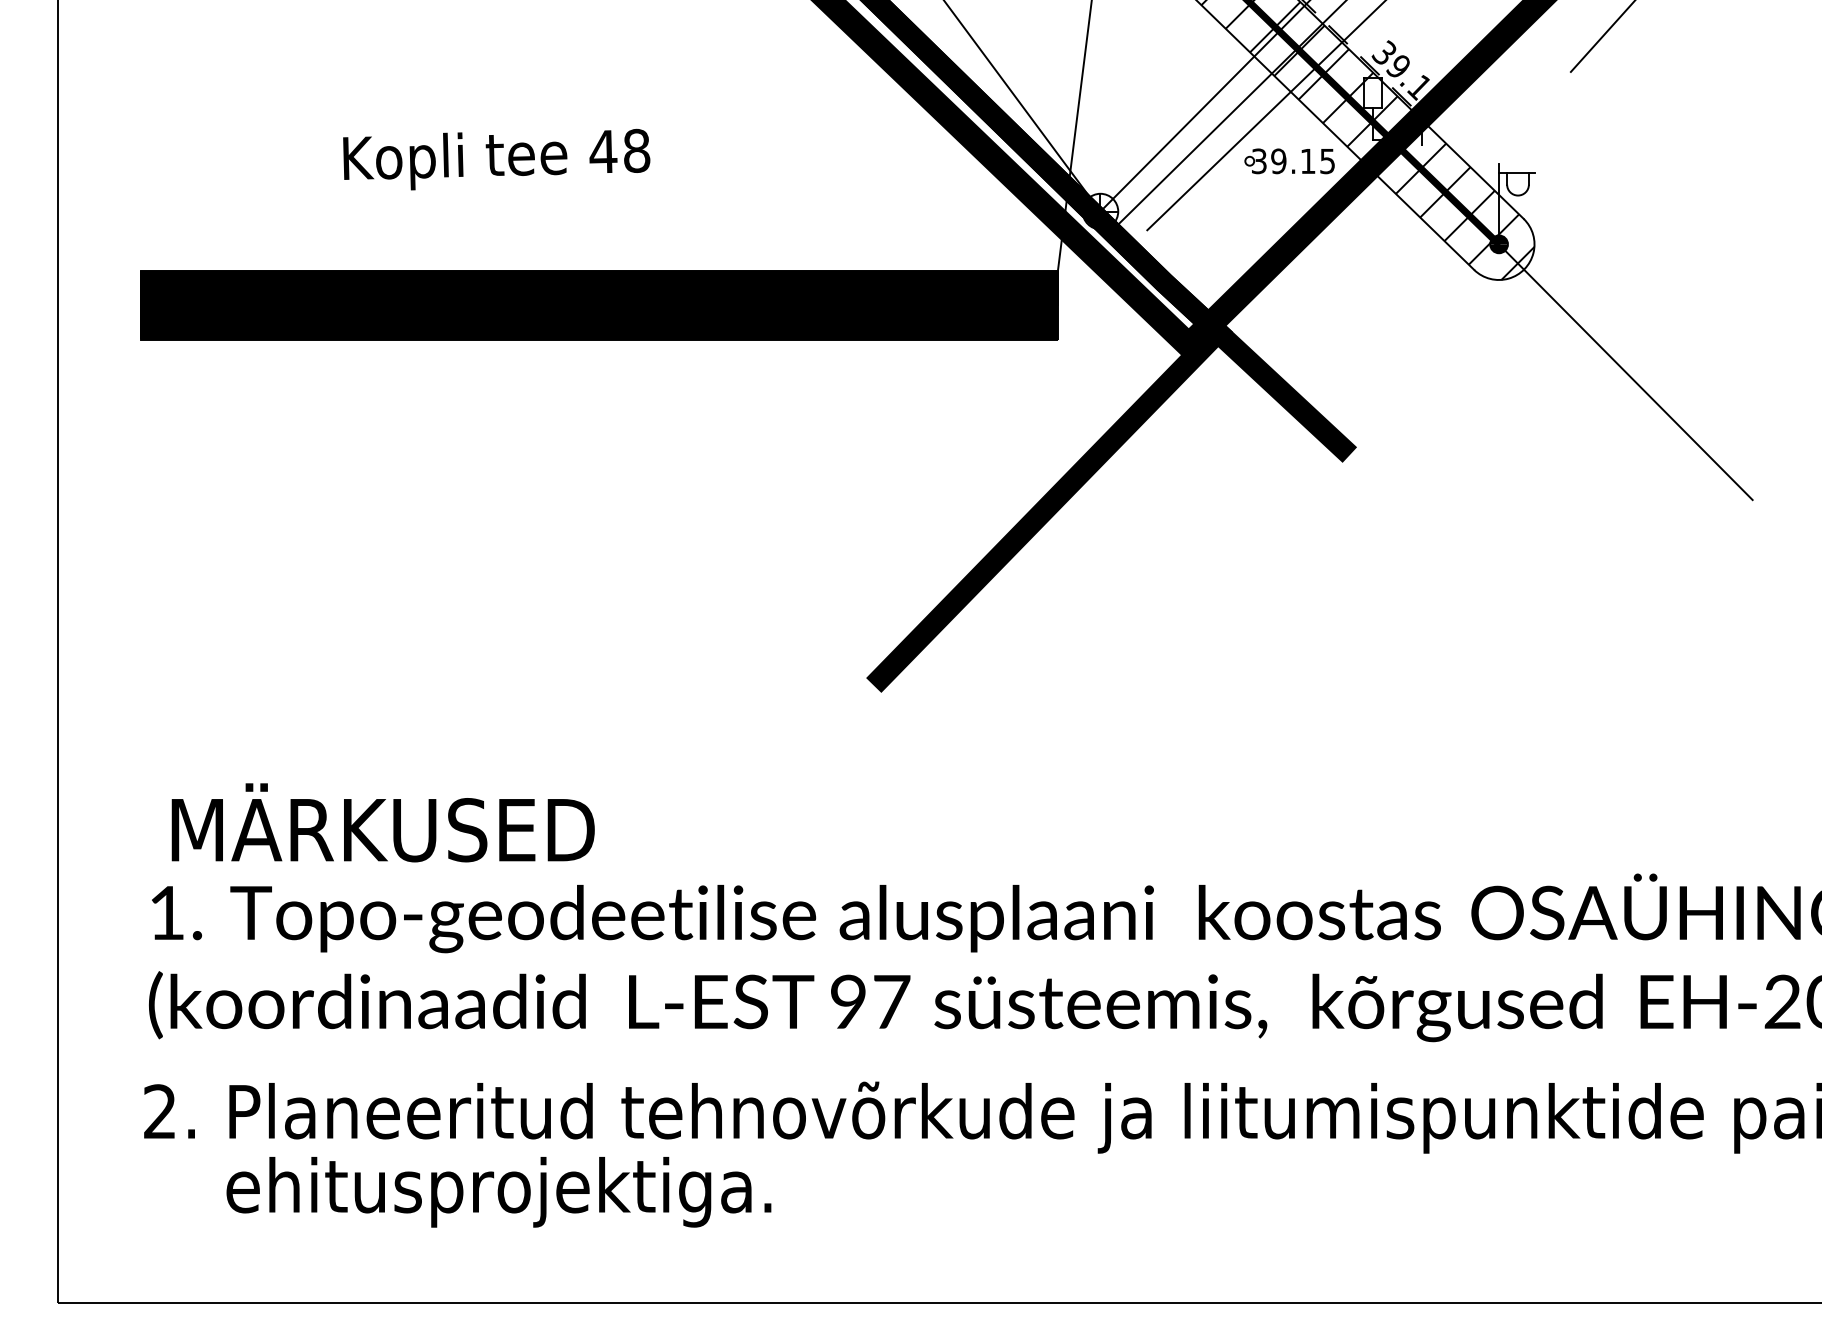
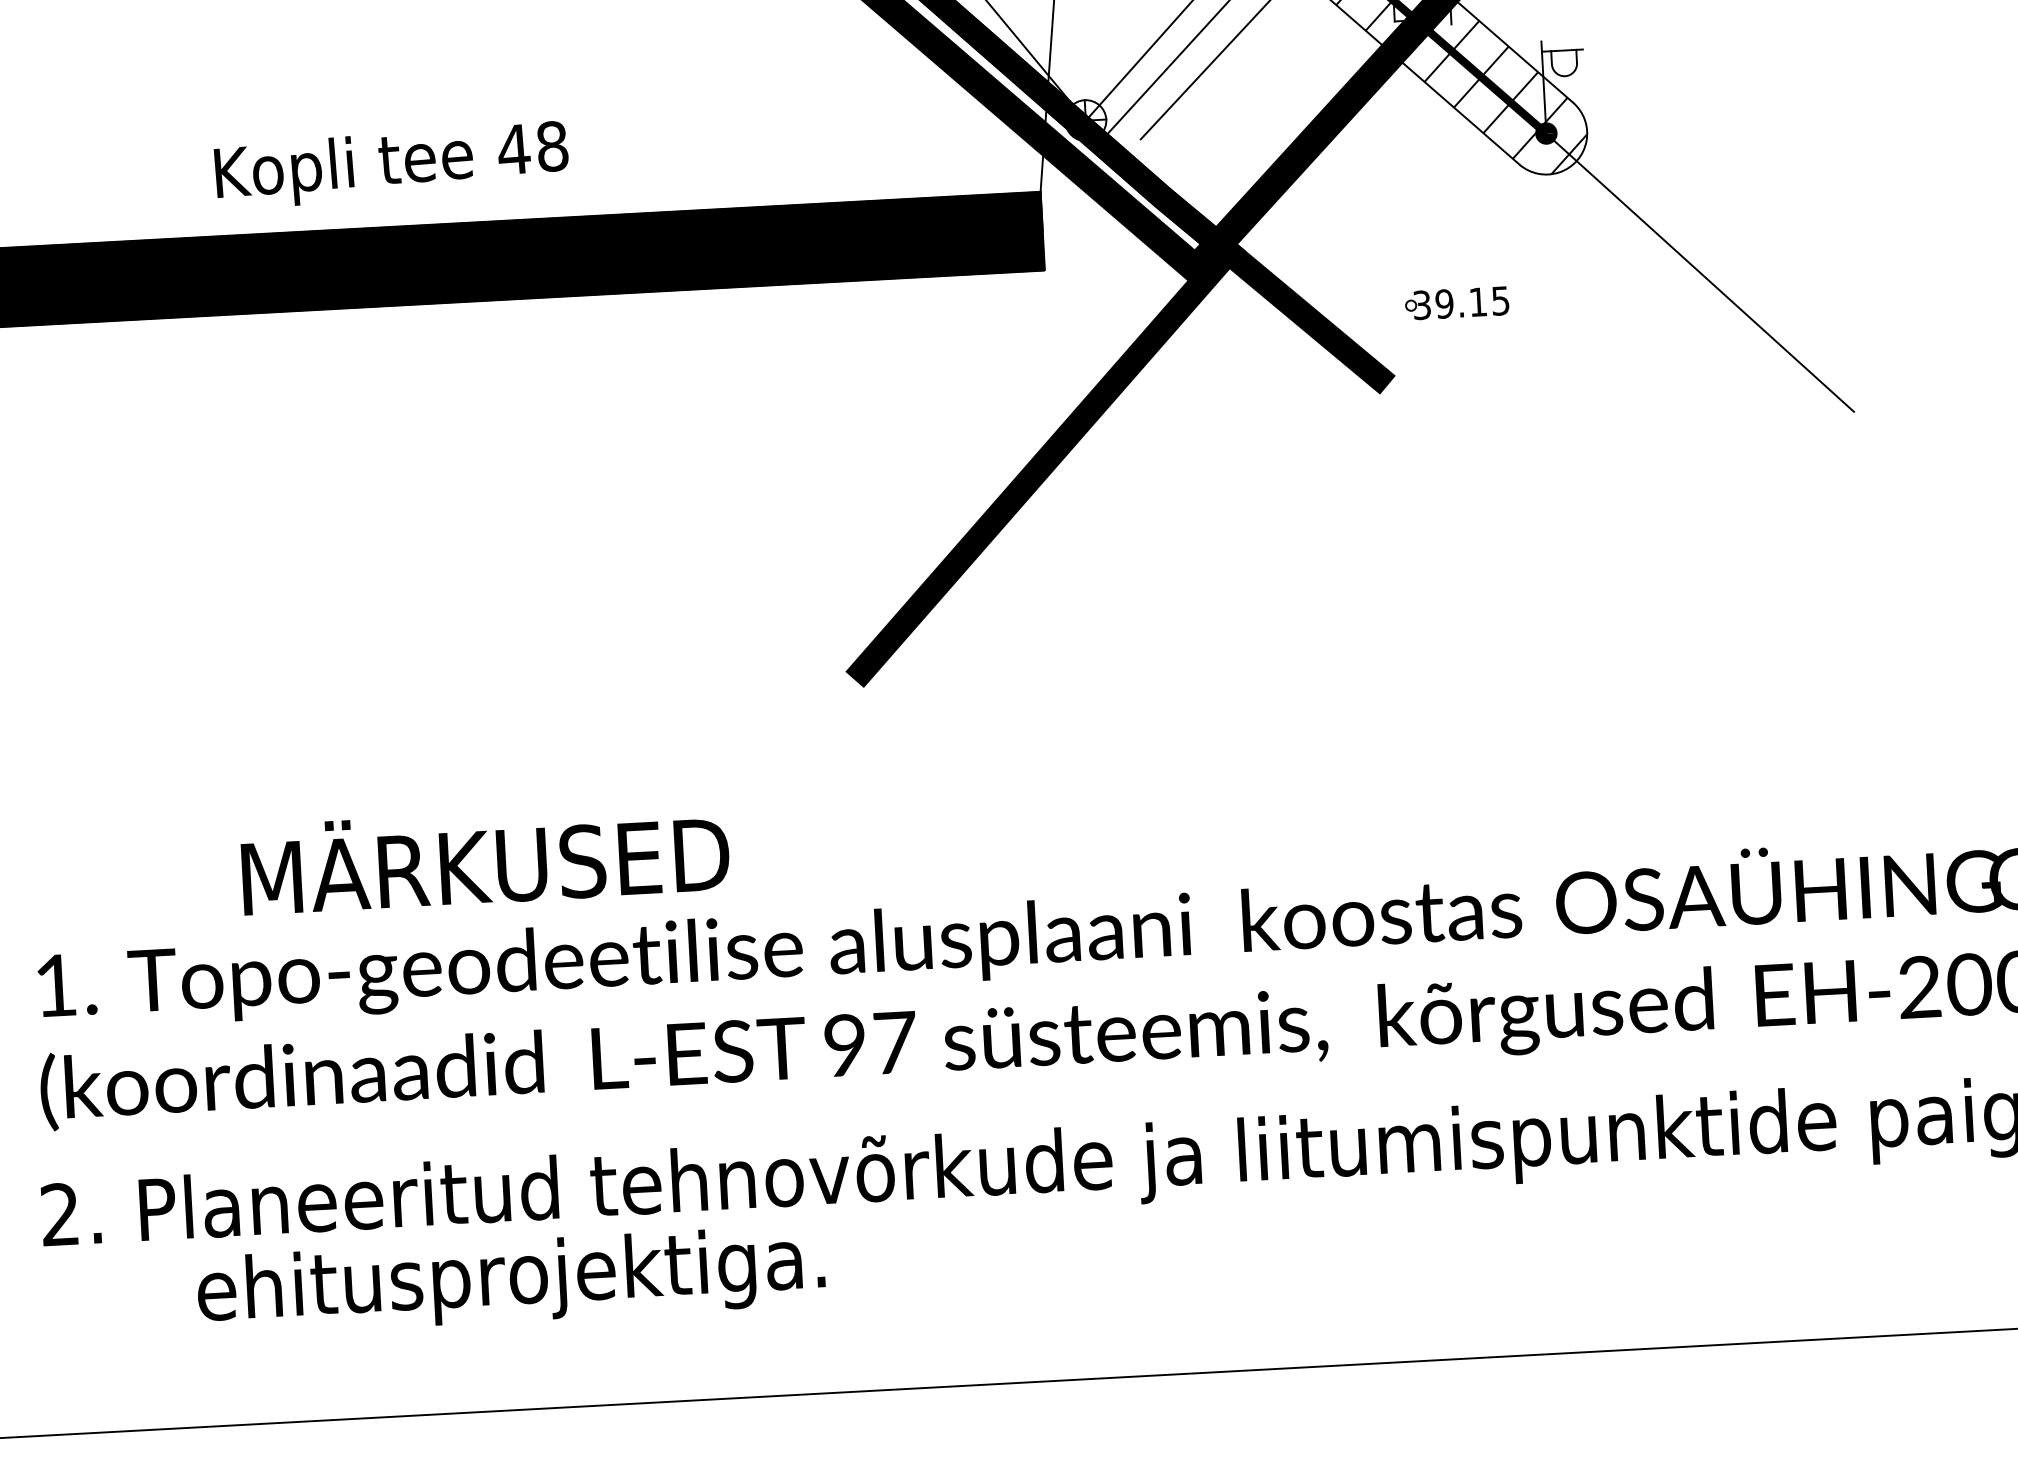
text: (496, 159) -> (391, 165), moved
part: (1289, 161) -> (1456, 303), moved
text: (382, 822) -> (484, 857), moved
text: (498, 1192) -> (510, 1281), moved

